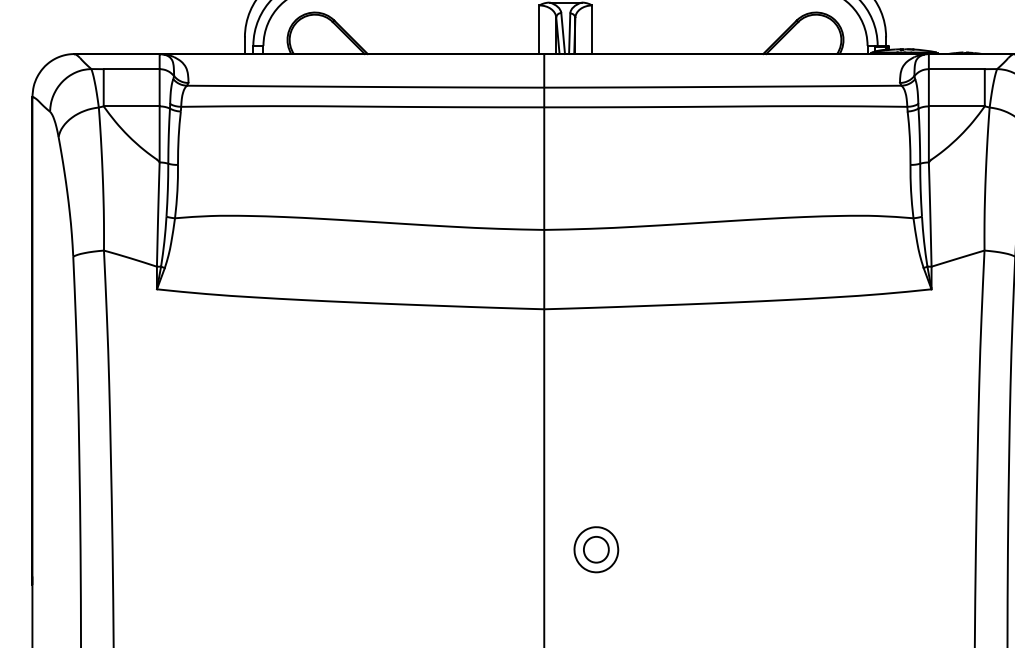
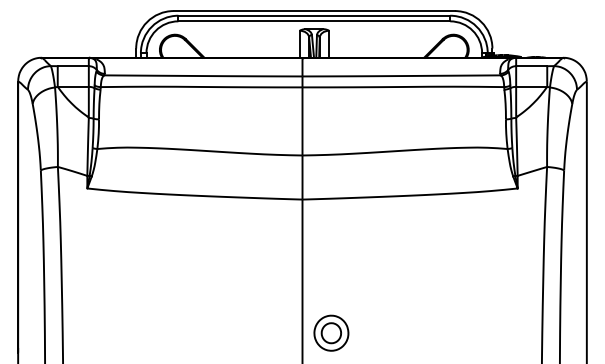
part: (596, 548) -> (331, 332), size x1.4

